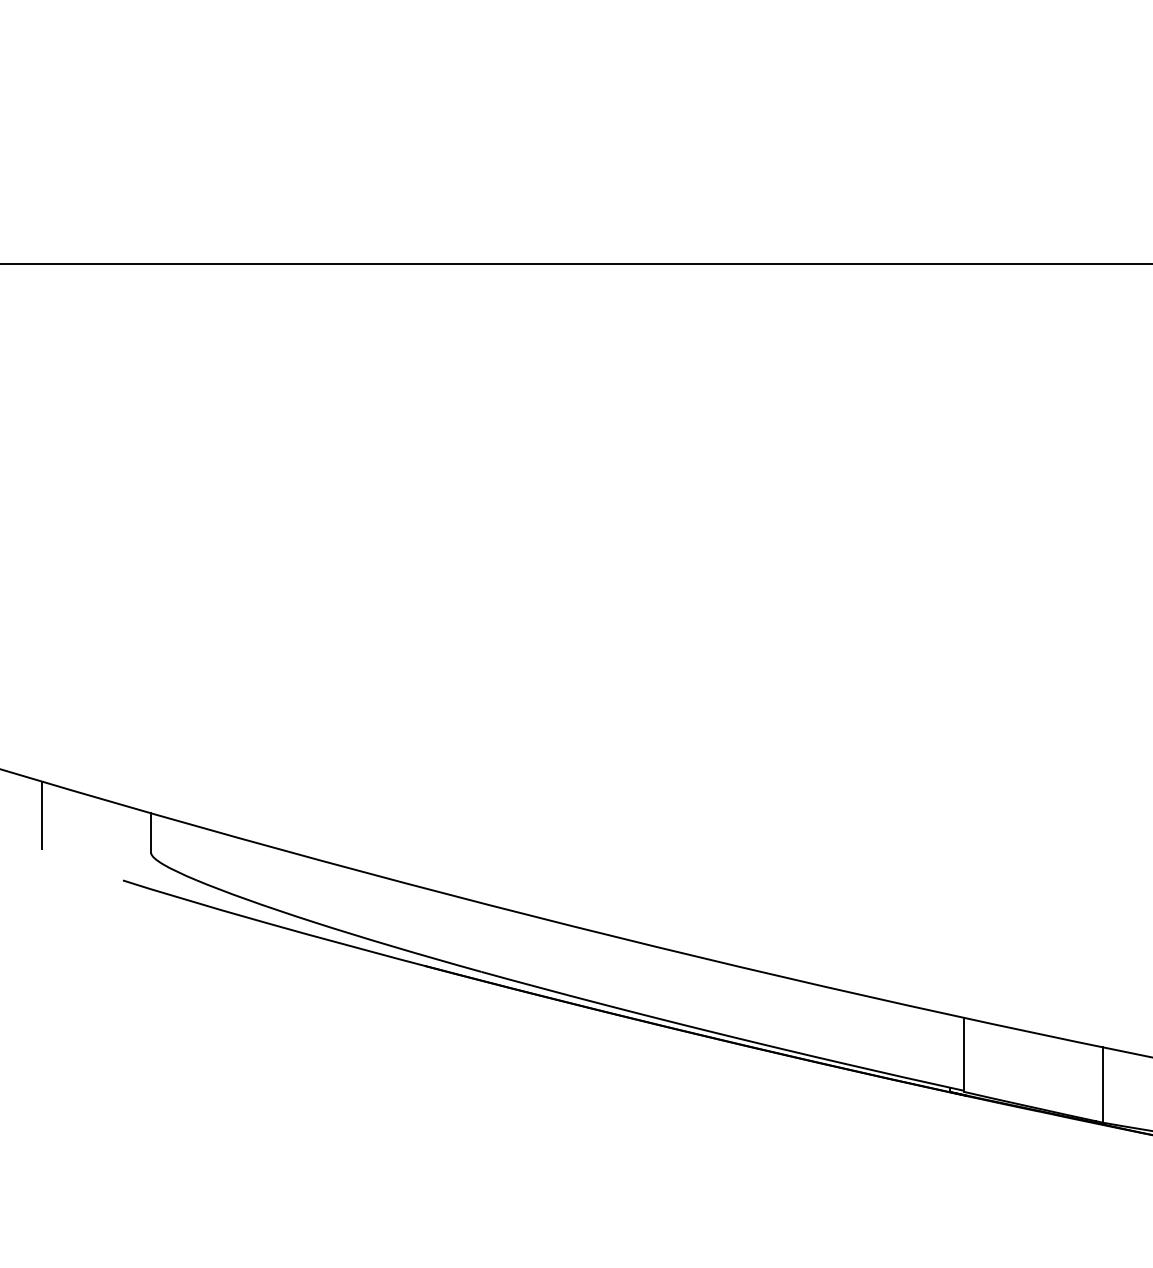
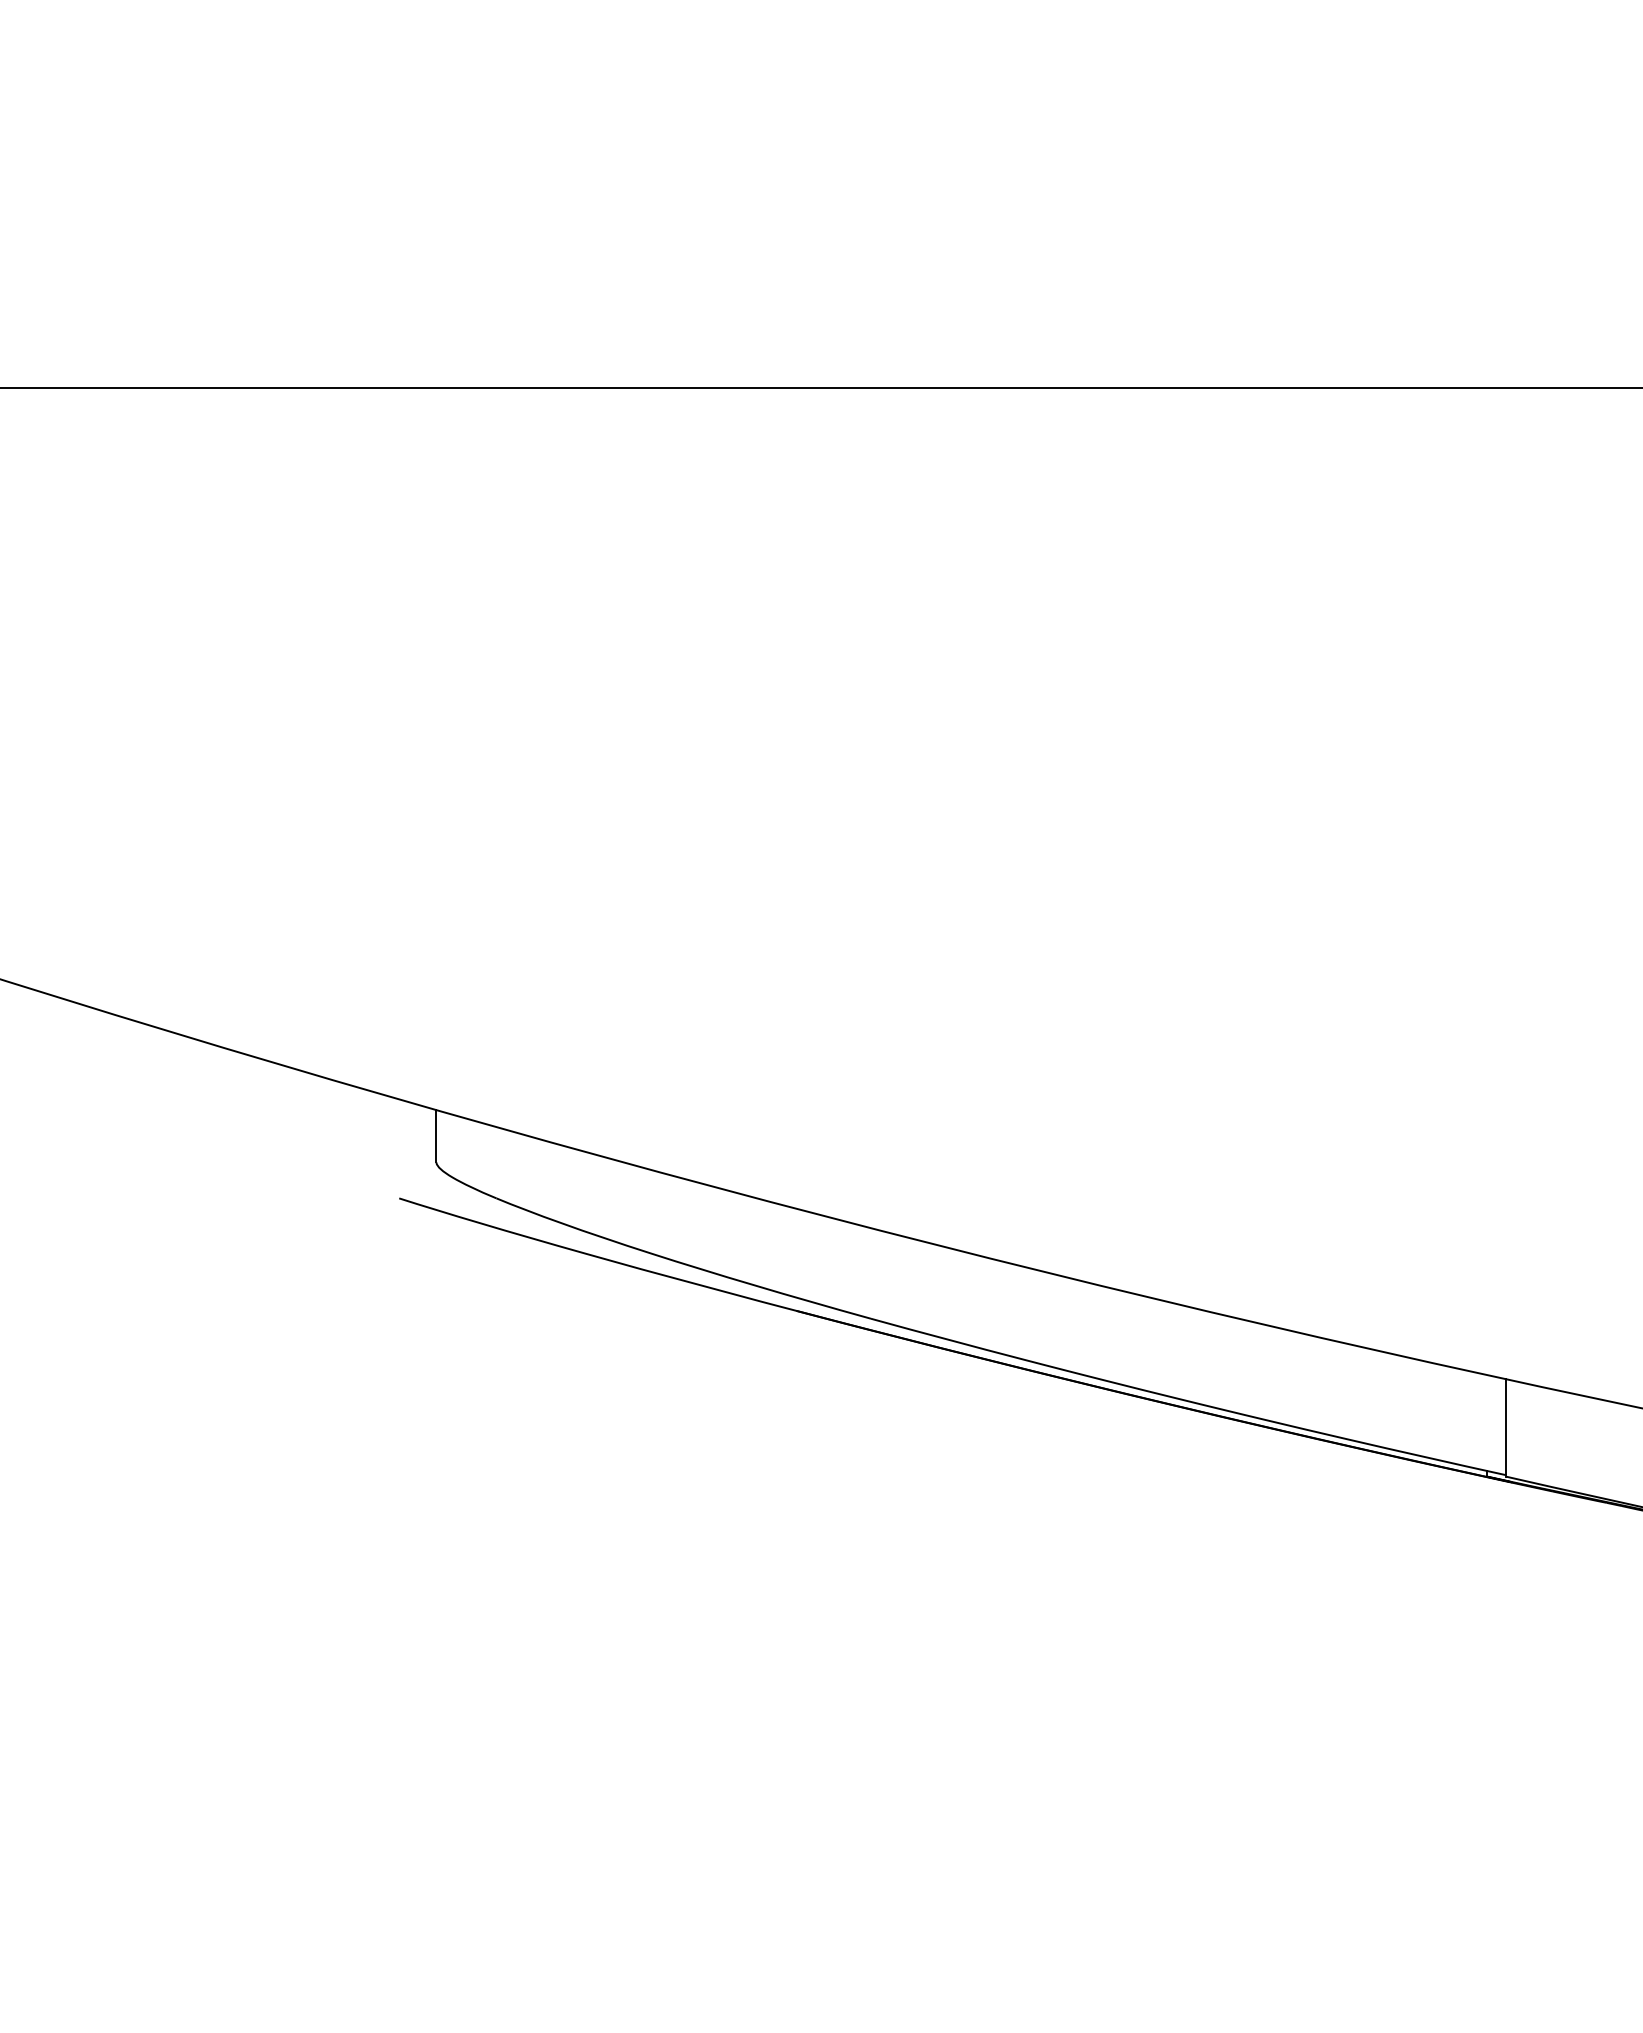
line: (42, 815) -> (293, 1112), removed

